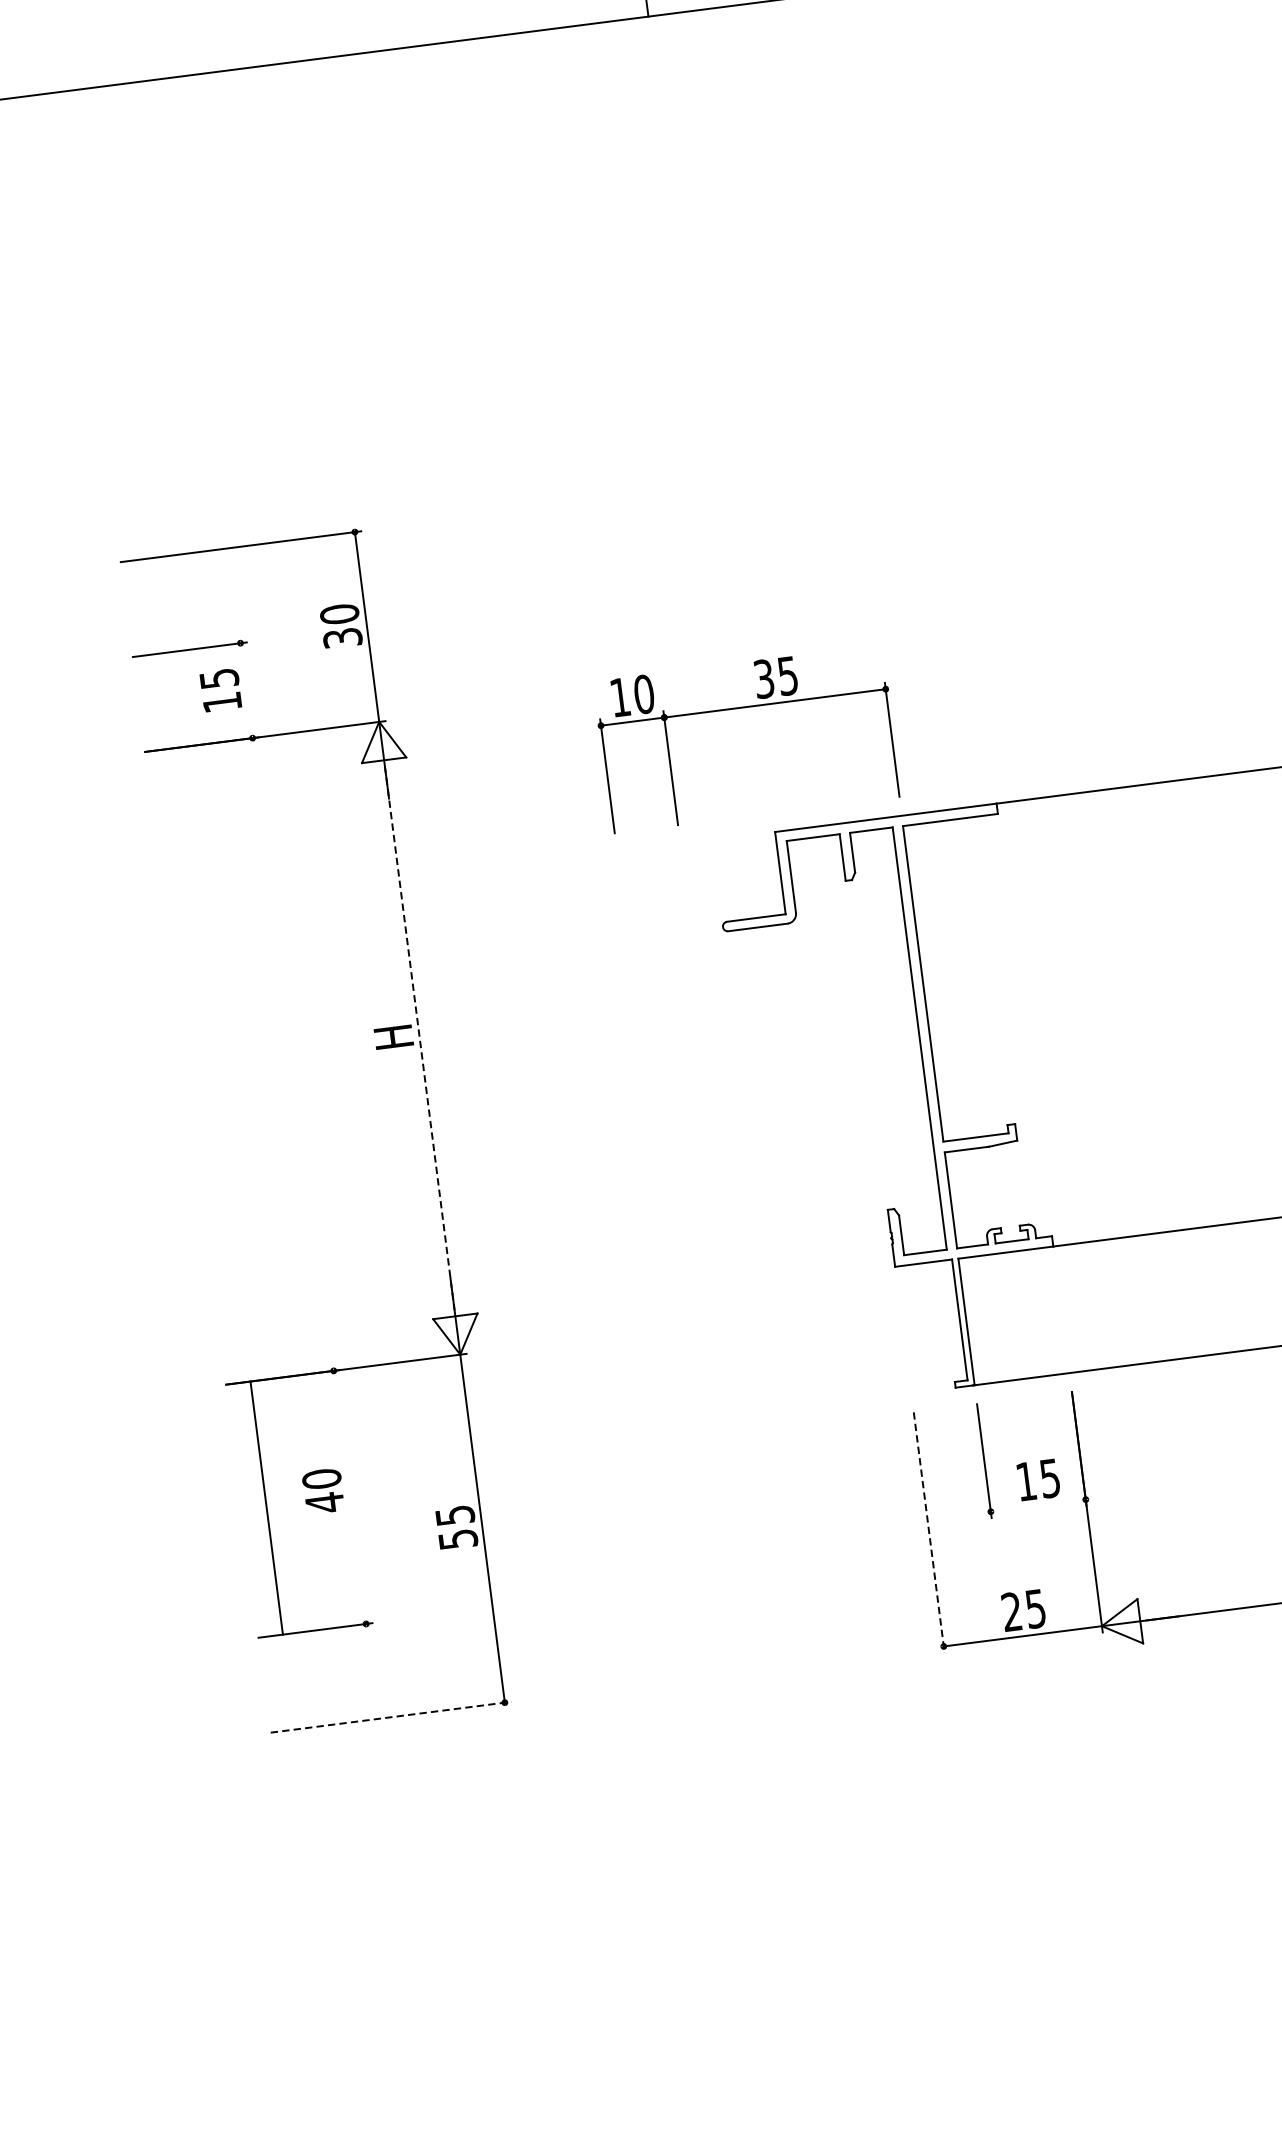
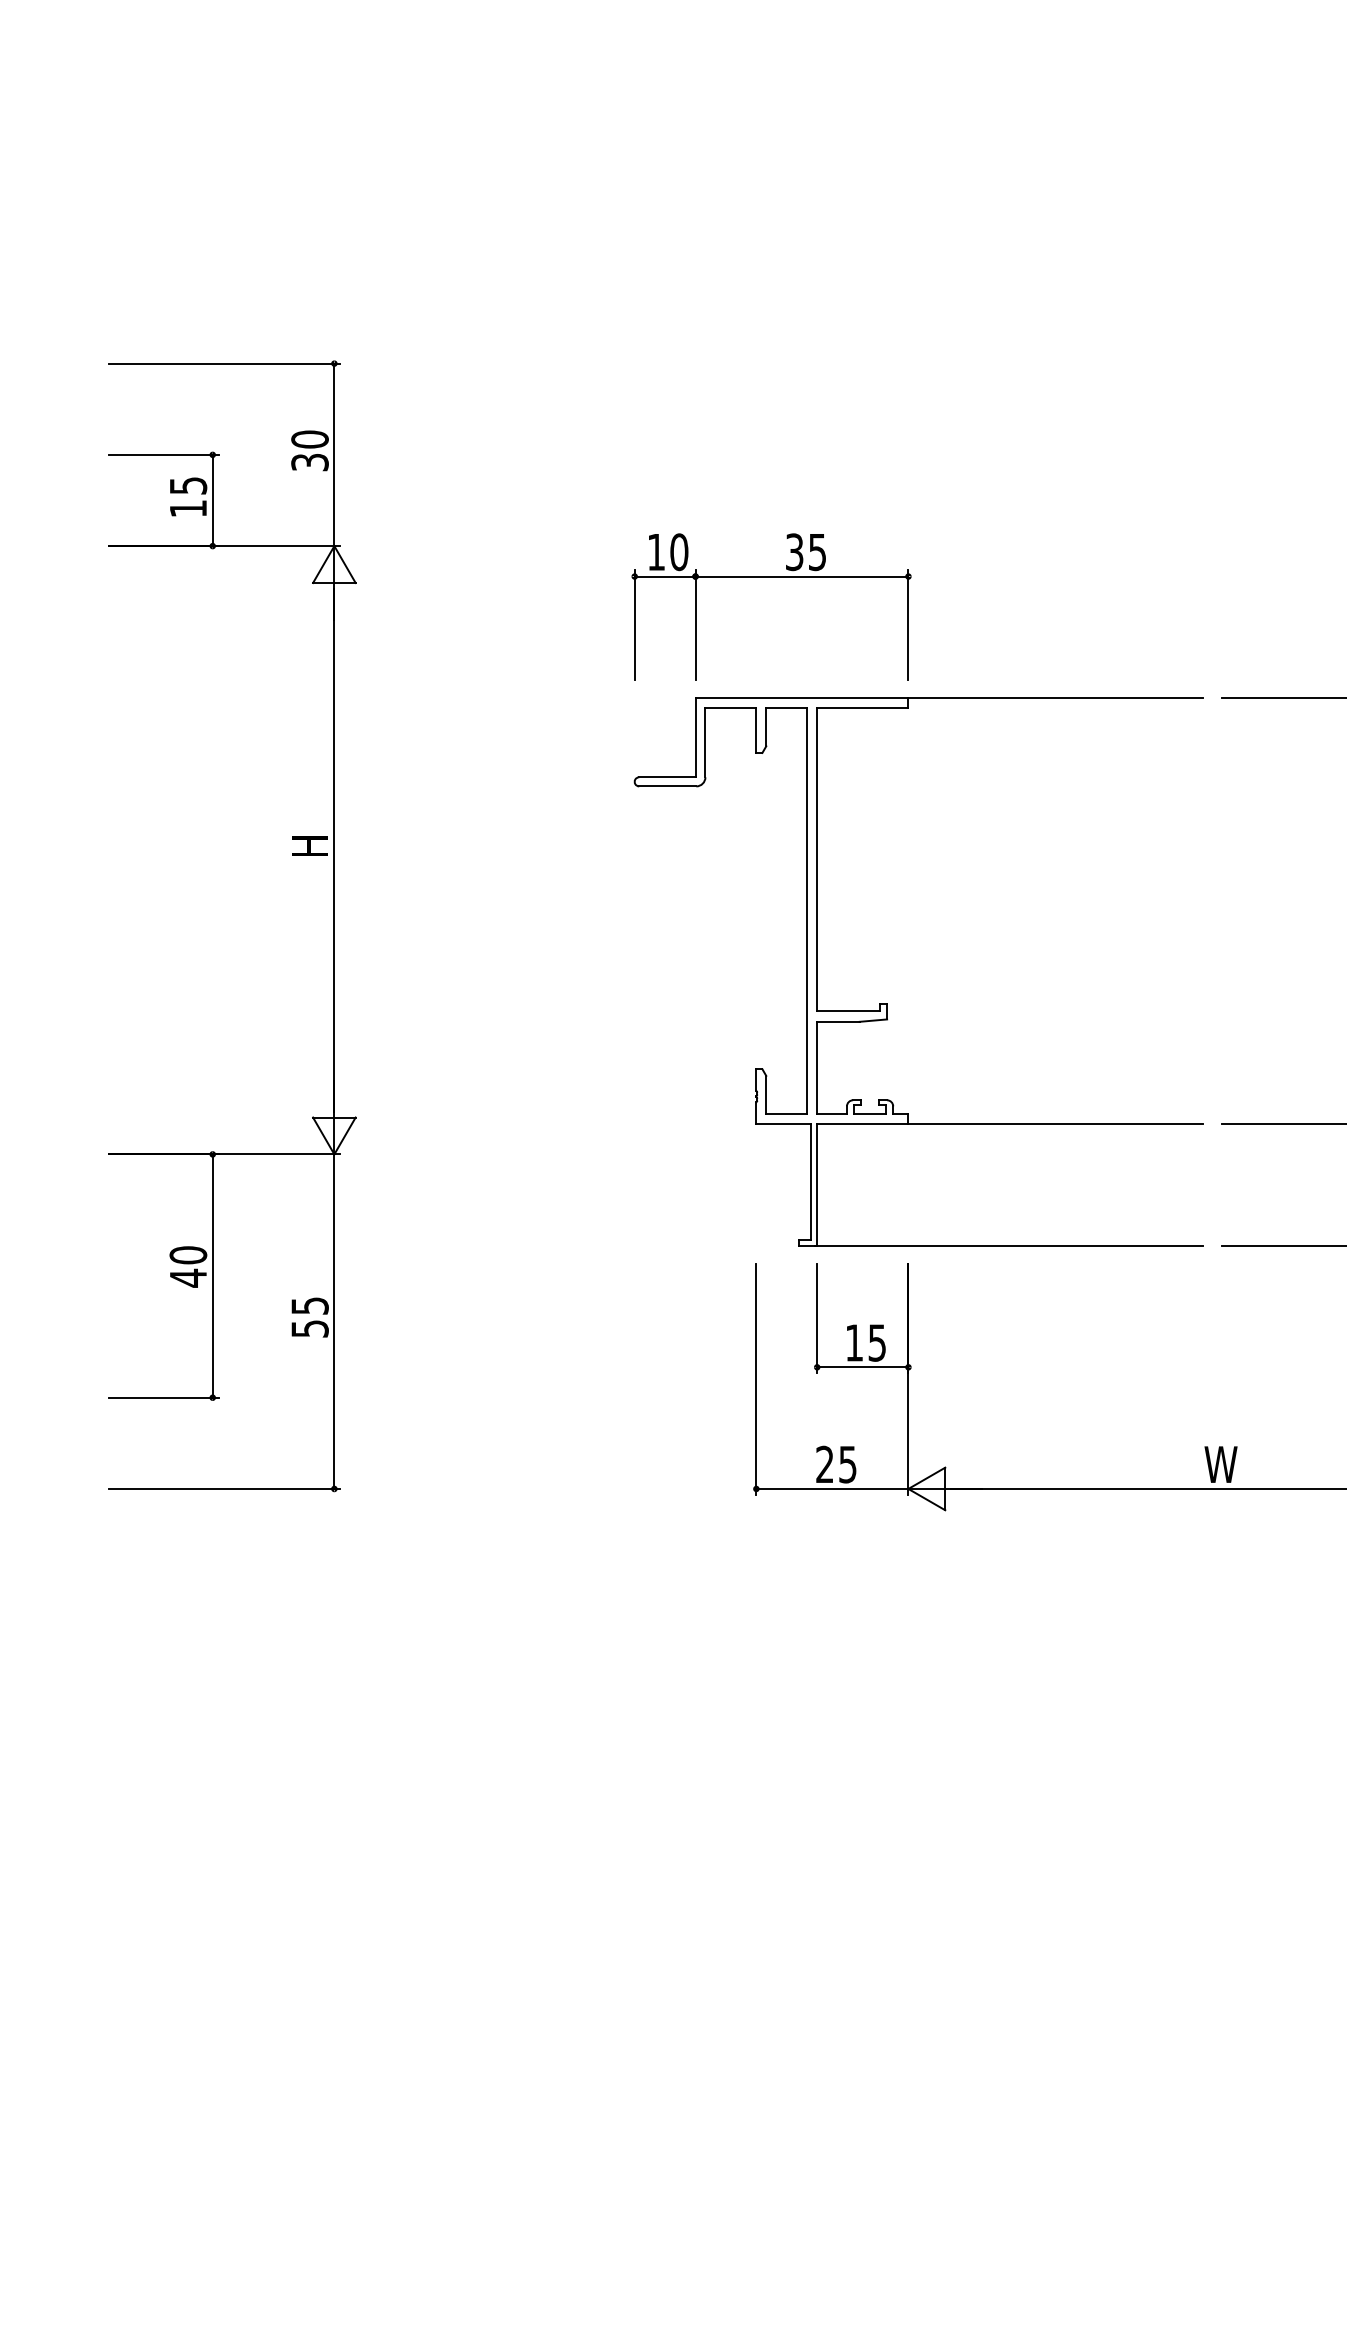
line: (246, 690) -> (212, 500), added
part: (743, 708) -> (771, 577), moved
line: (419, 1038) -> (334, 850), dashed -> solid
line: (1038, 1505) -> (862, 1367), added
line: (266, 1507) -> (212, 1275), moved
line: (929, 1532) -> (756, 1379), dashed -> solid
line: (390, 1716) -> (224, 1488), dashed -> solid

